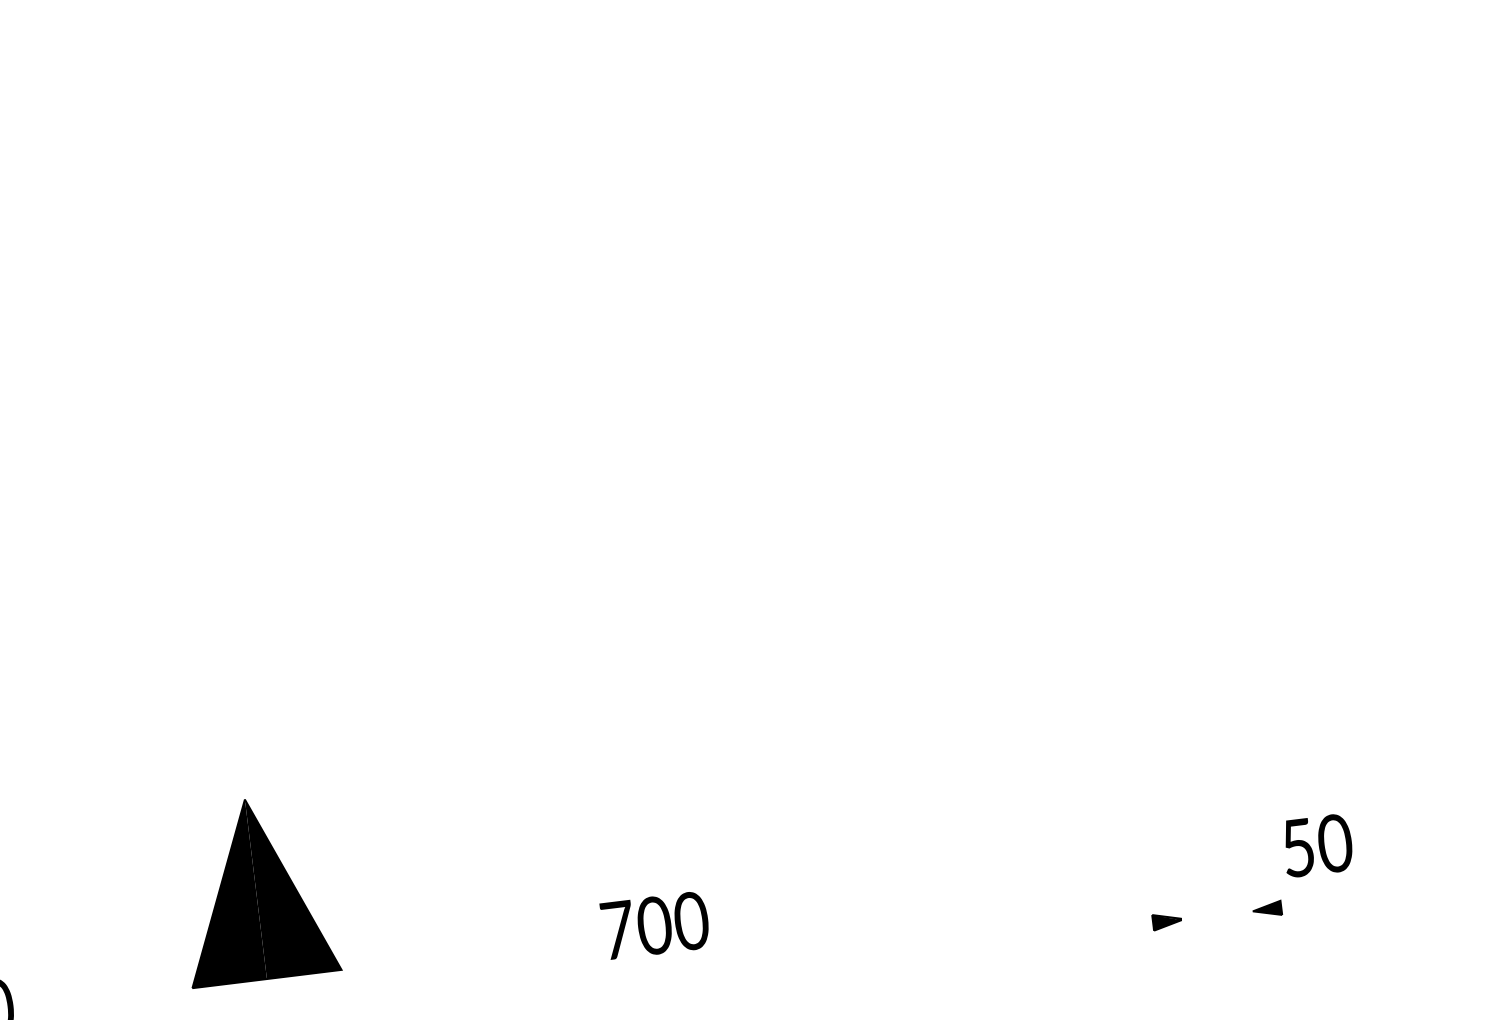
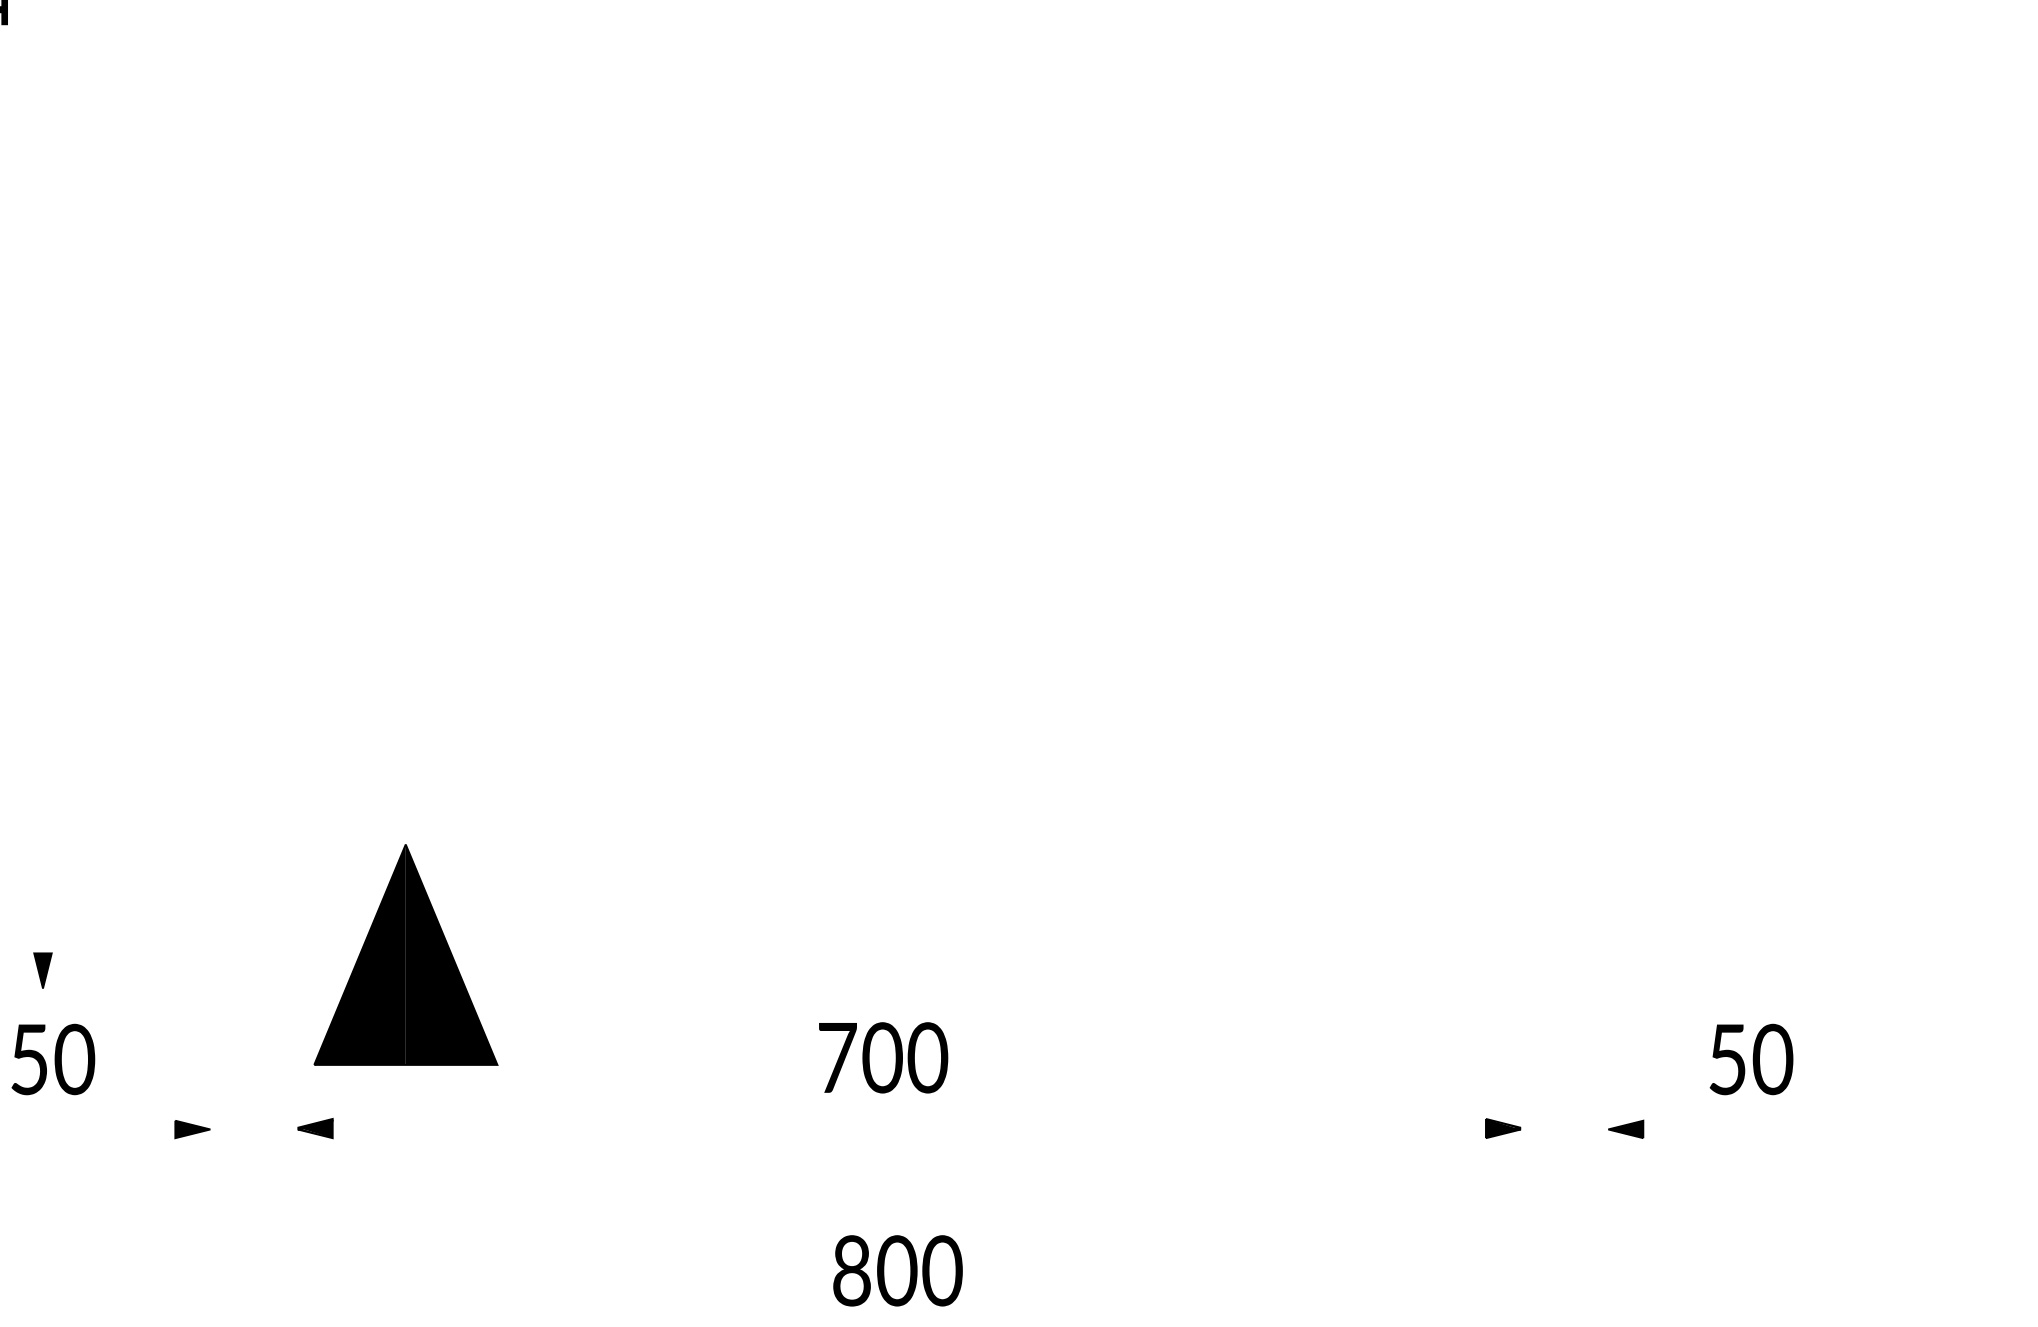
text: (1317, 845) -> (1751, 1059), moved

